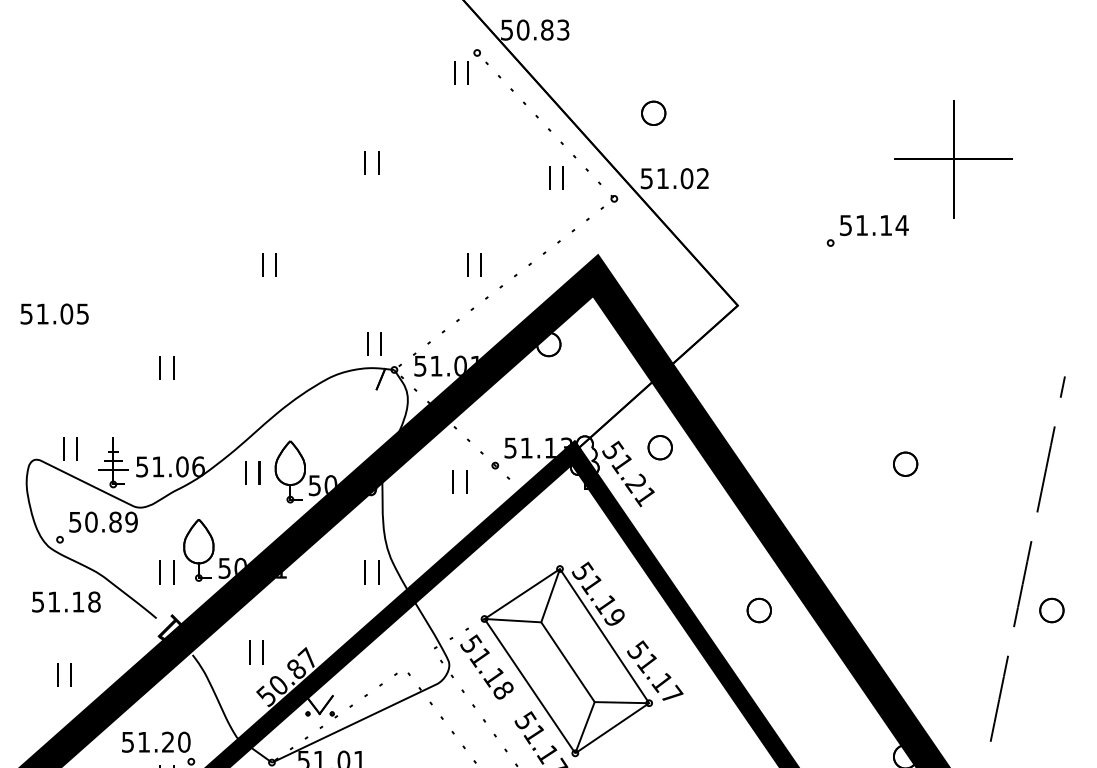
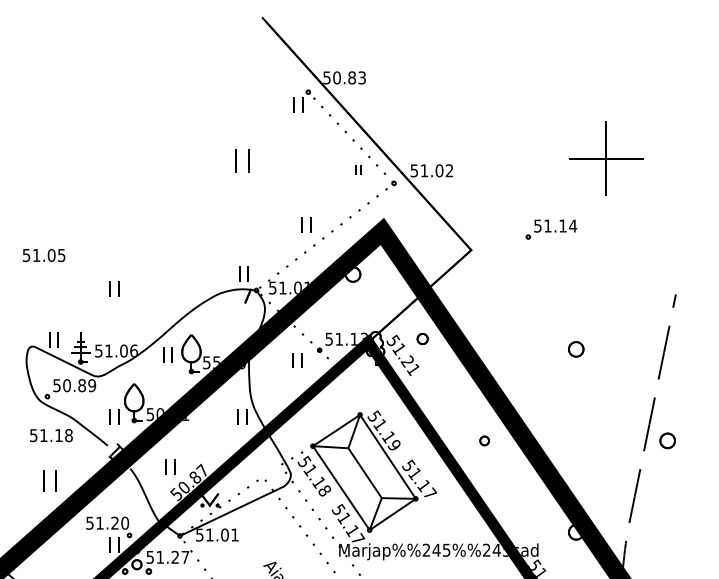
part: (653, 112) -> (418, 129), removed
part: (371, 162) -> (242, 160), size x1.6
part: (555, 176) -> (357, 169), size x0.6
part: (867, 230) -> (551, 229), moved
part: (269, 264) -> (178, 224), removed
part: (659, 446) -> (422, 338), size x0.7
text: (330, 485) -> (216, 362), 50.90 -> 55.90
part: (758, 609) -> (484, 440), size x0.6
part: (64, 673) -> (50, 480), size x1.4

